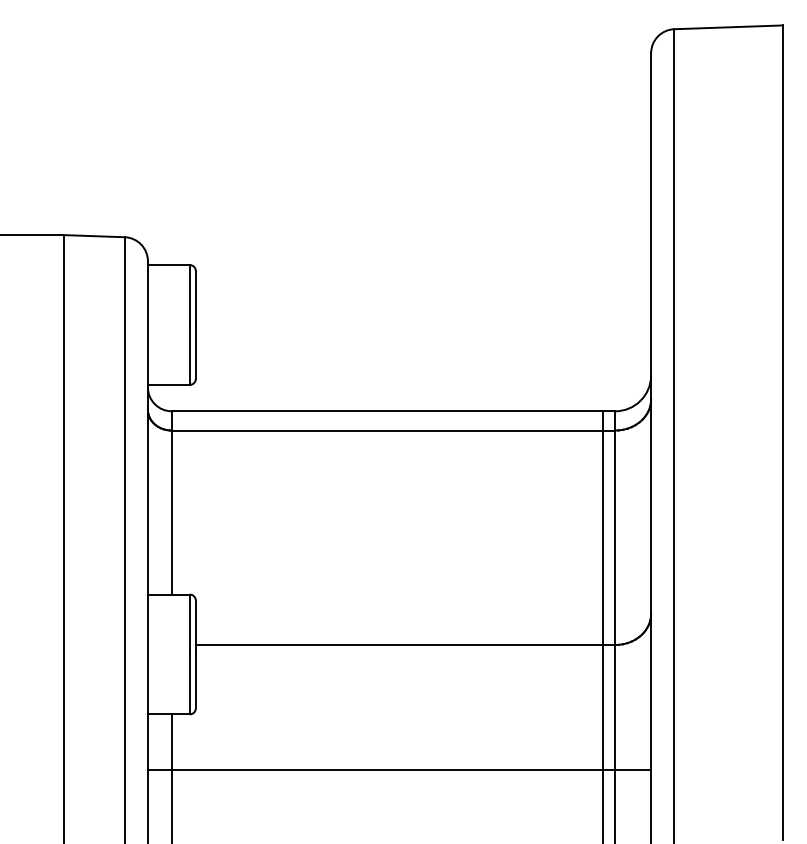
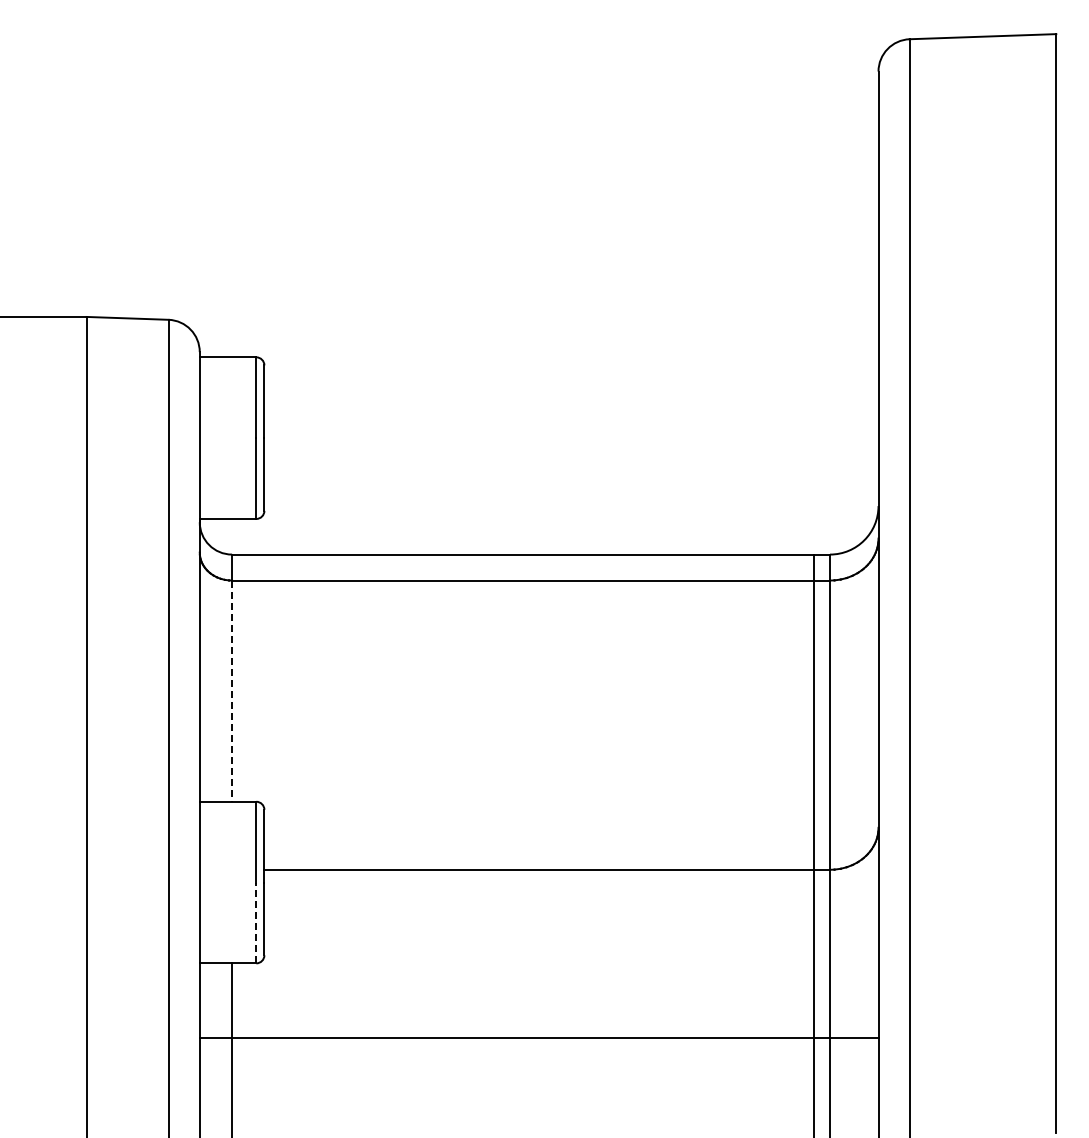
line: (172, 512) -> (232, 691), solid -> dashed
line: (189, 684) -> (256, 922), solid -> dashed

